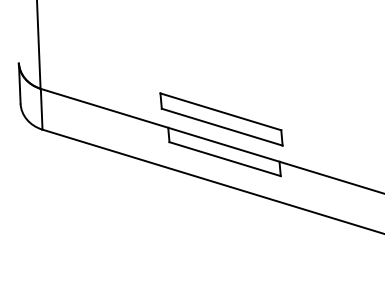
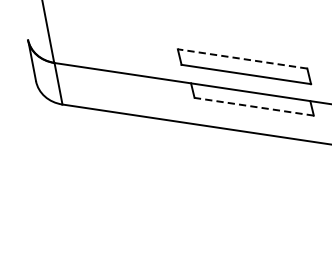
line: (220, 111) -> (242, 58), solid -> dashed
line: (224, 159) -> (253, 107), solid -> dashed

